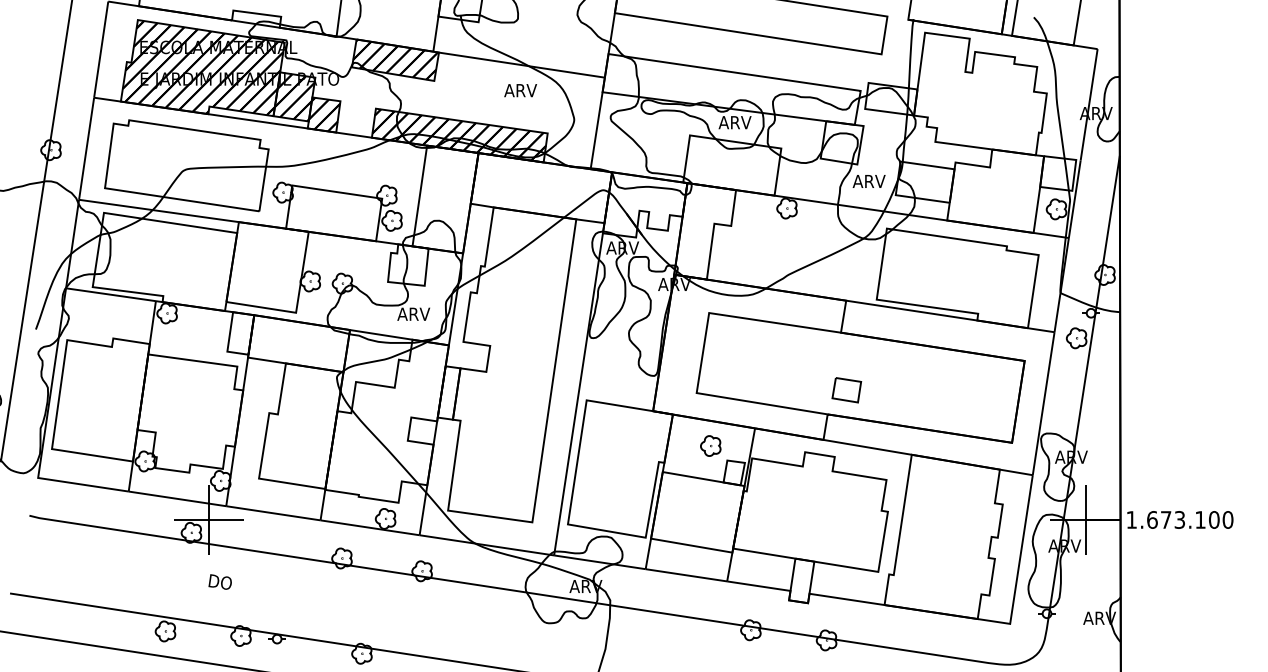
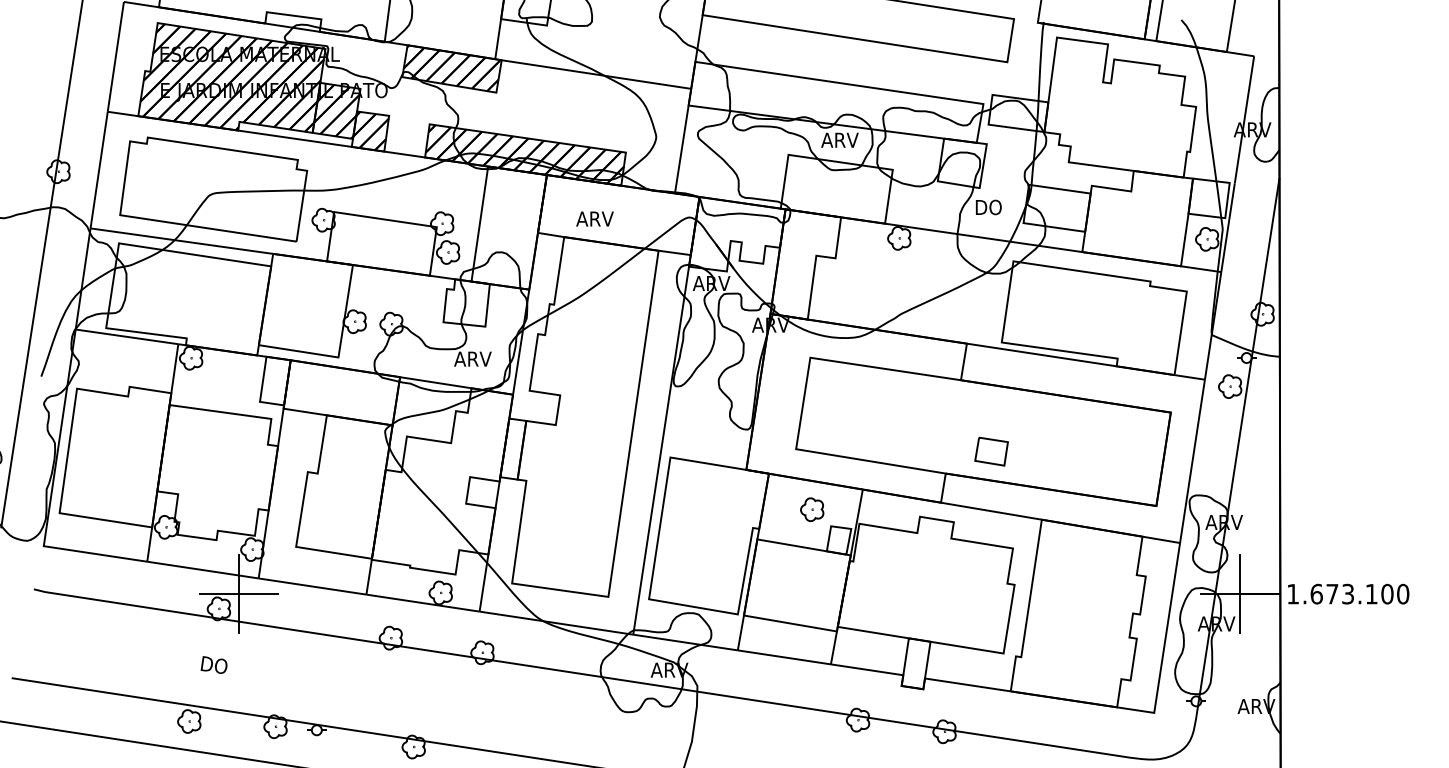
text: (520, 90) -> (594, 218), moved
text: (868, 181) -> (992, 207), ARV -> DO
part: (846, 390) -> (991, 451), moved
text: (219, 581) -> (213, 664), moved

